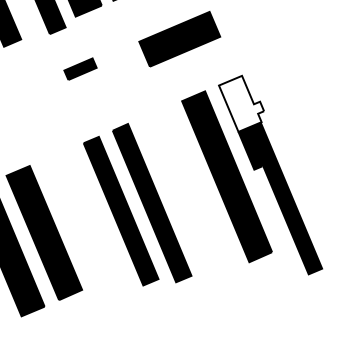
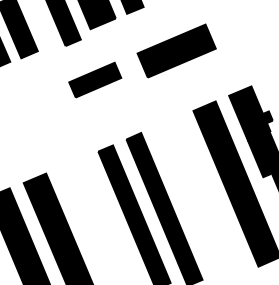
part: (179, 39) -> (176, 51), moved
part: (80, 68) -> (95, 79), size x1.67
fill: (241, 103) -> (250, 113), added

